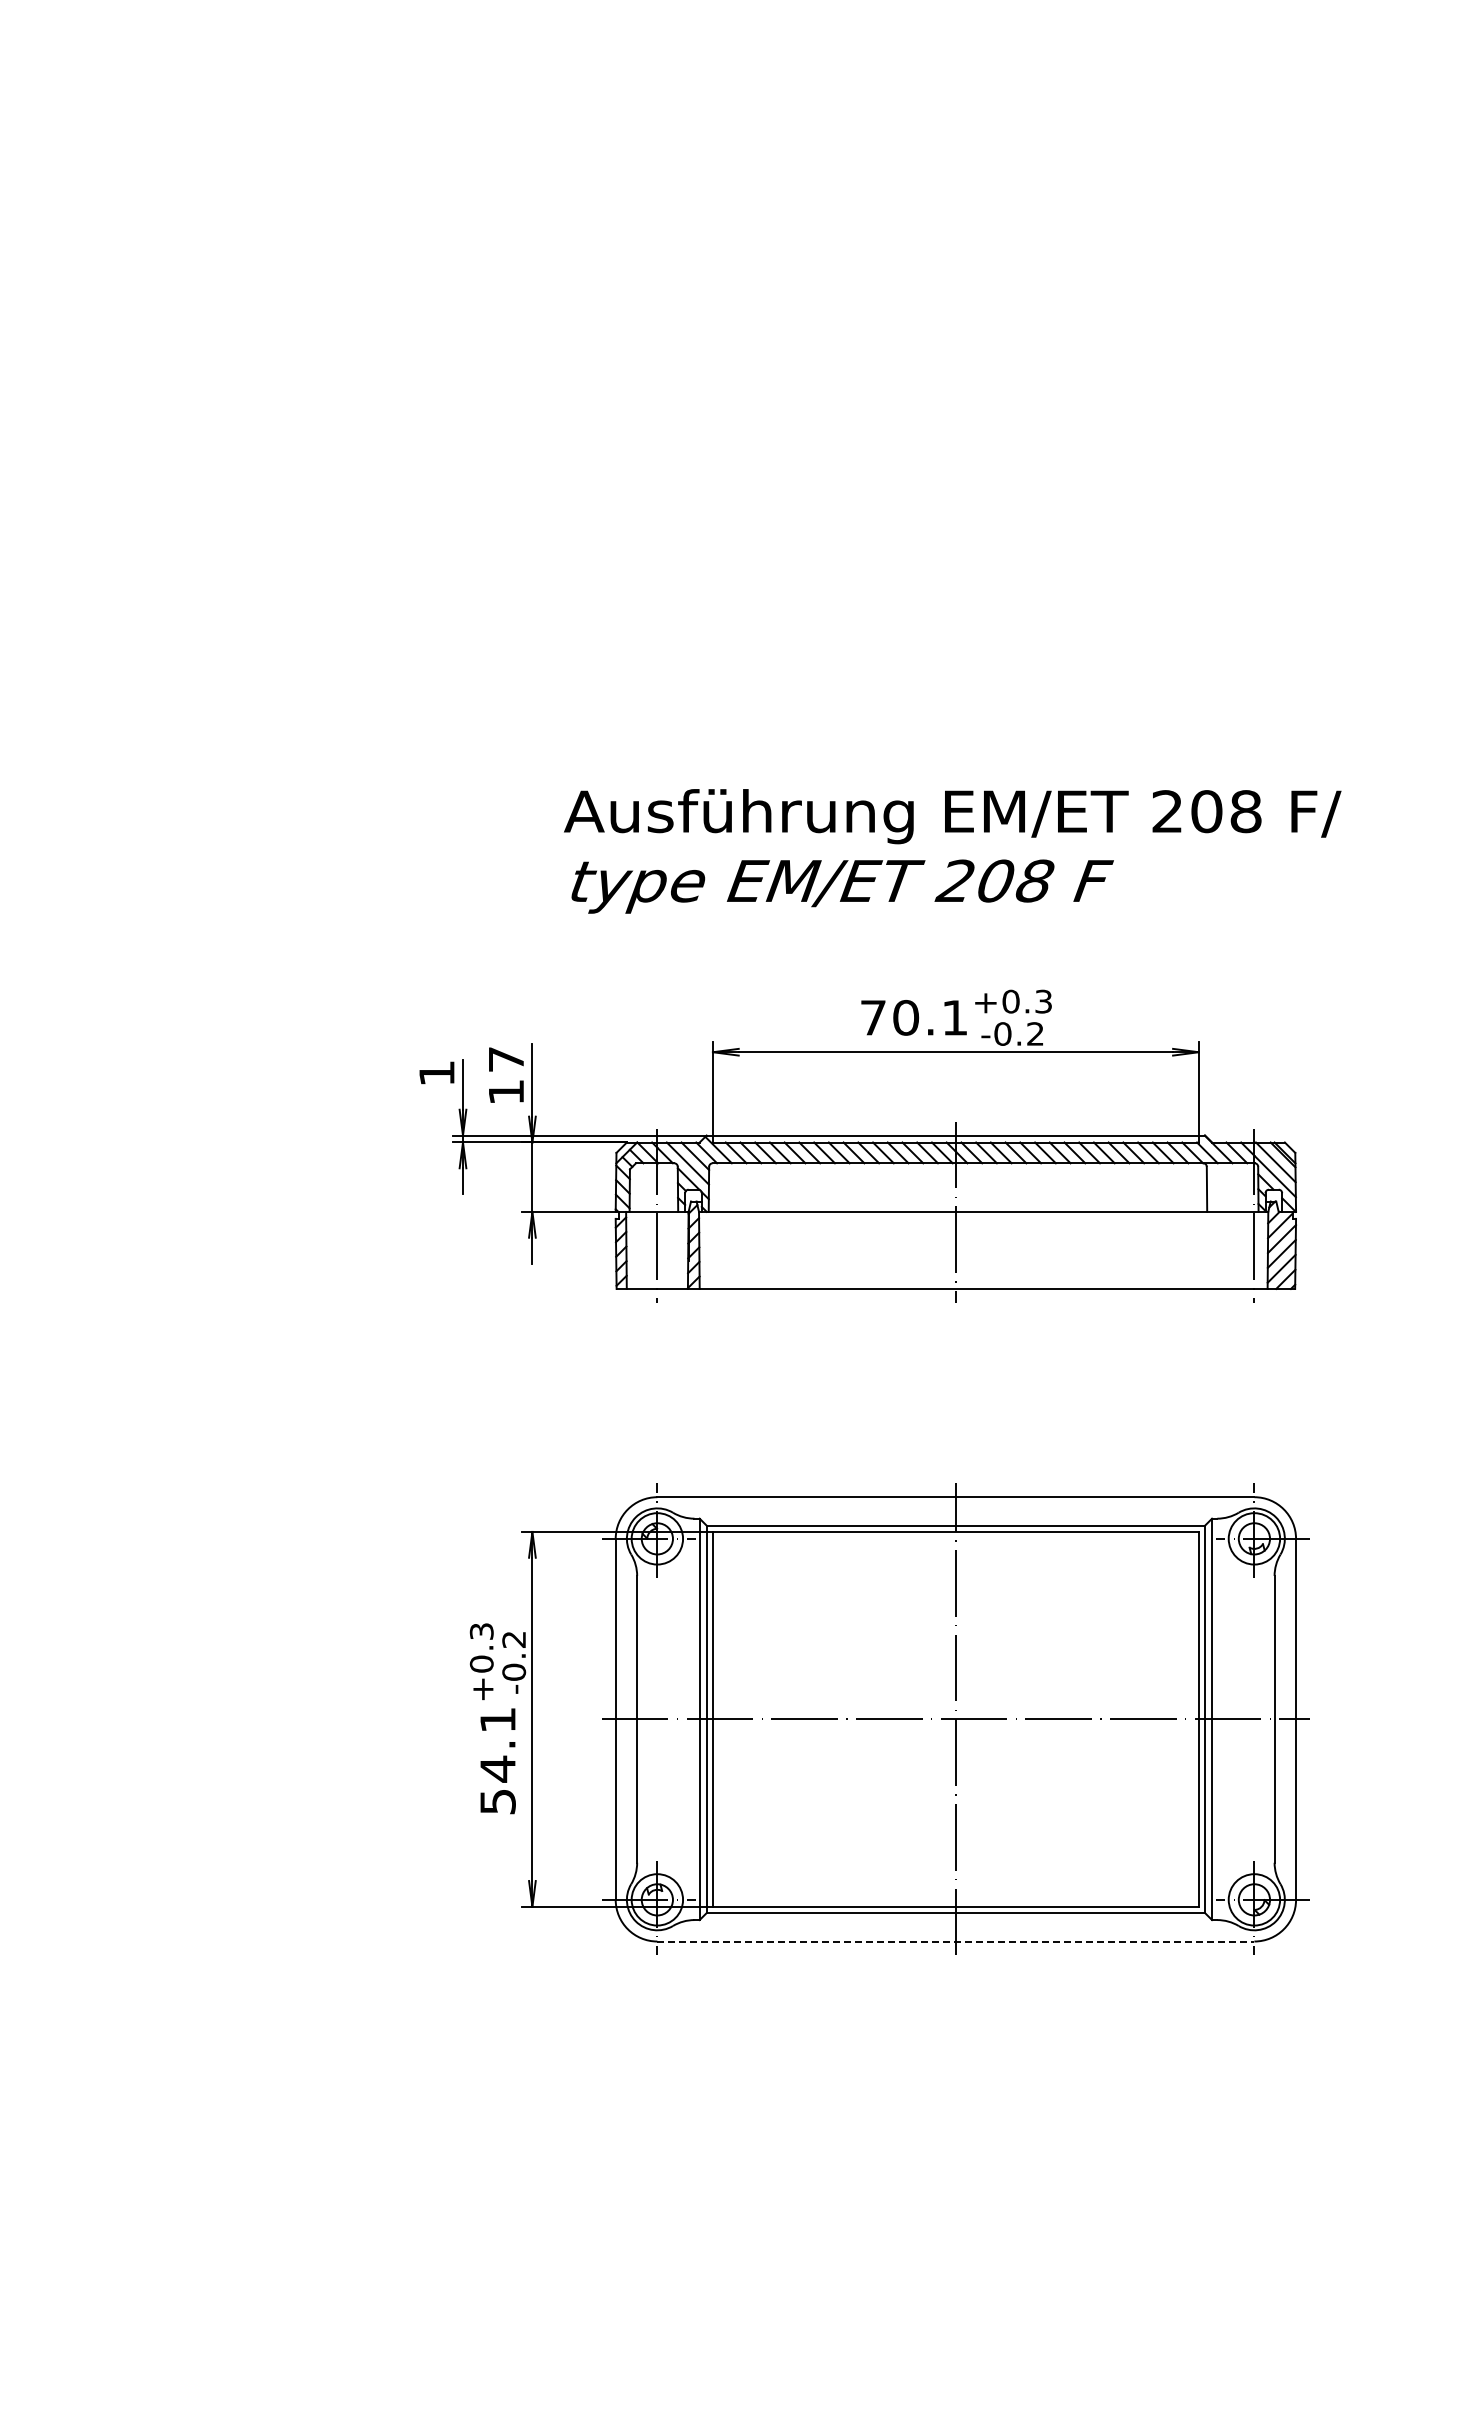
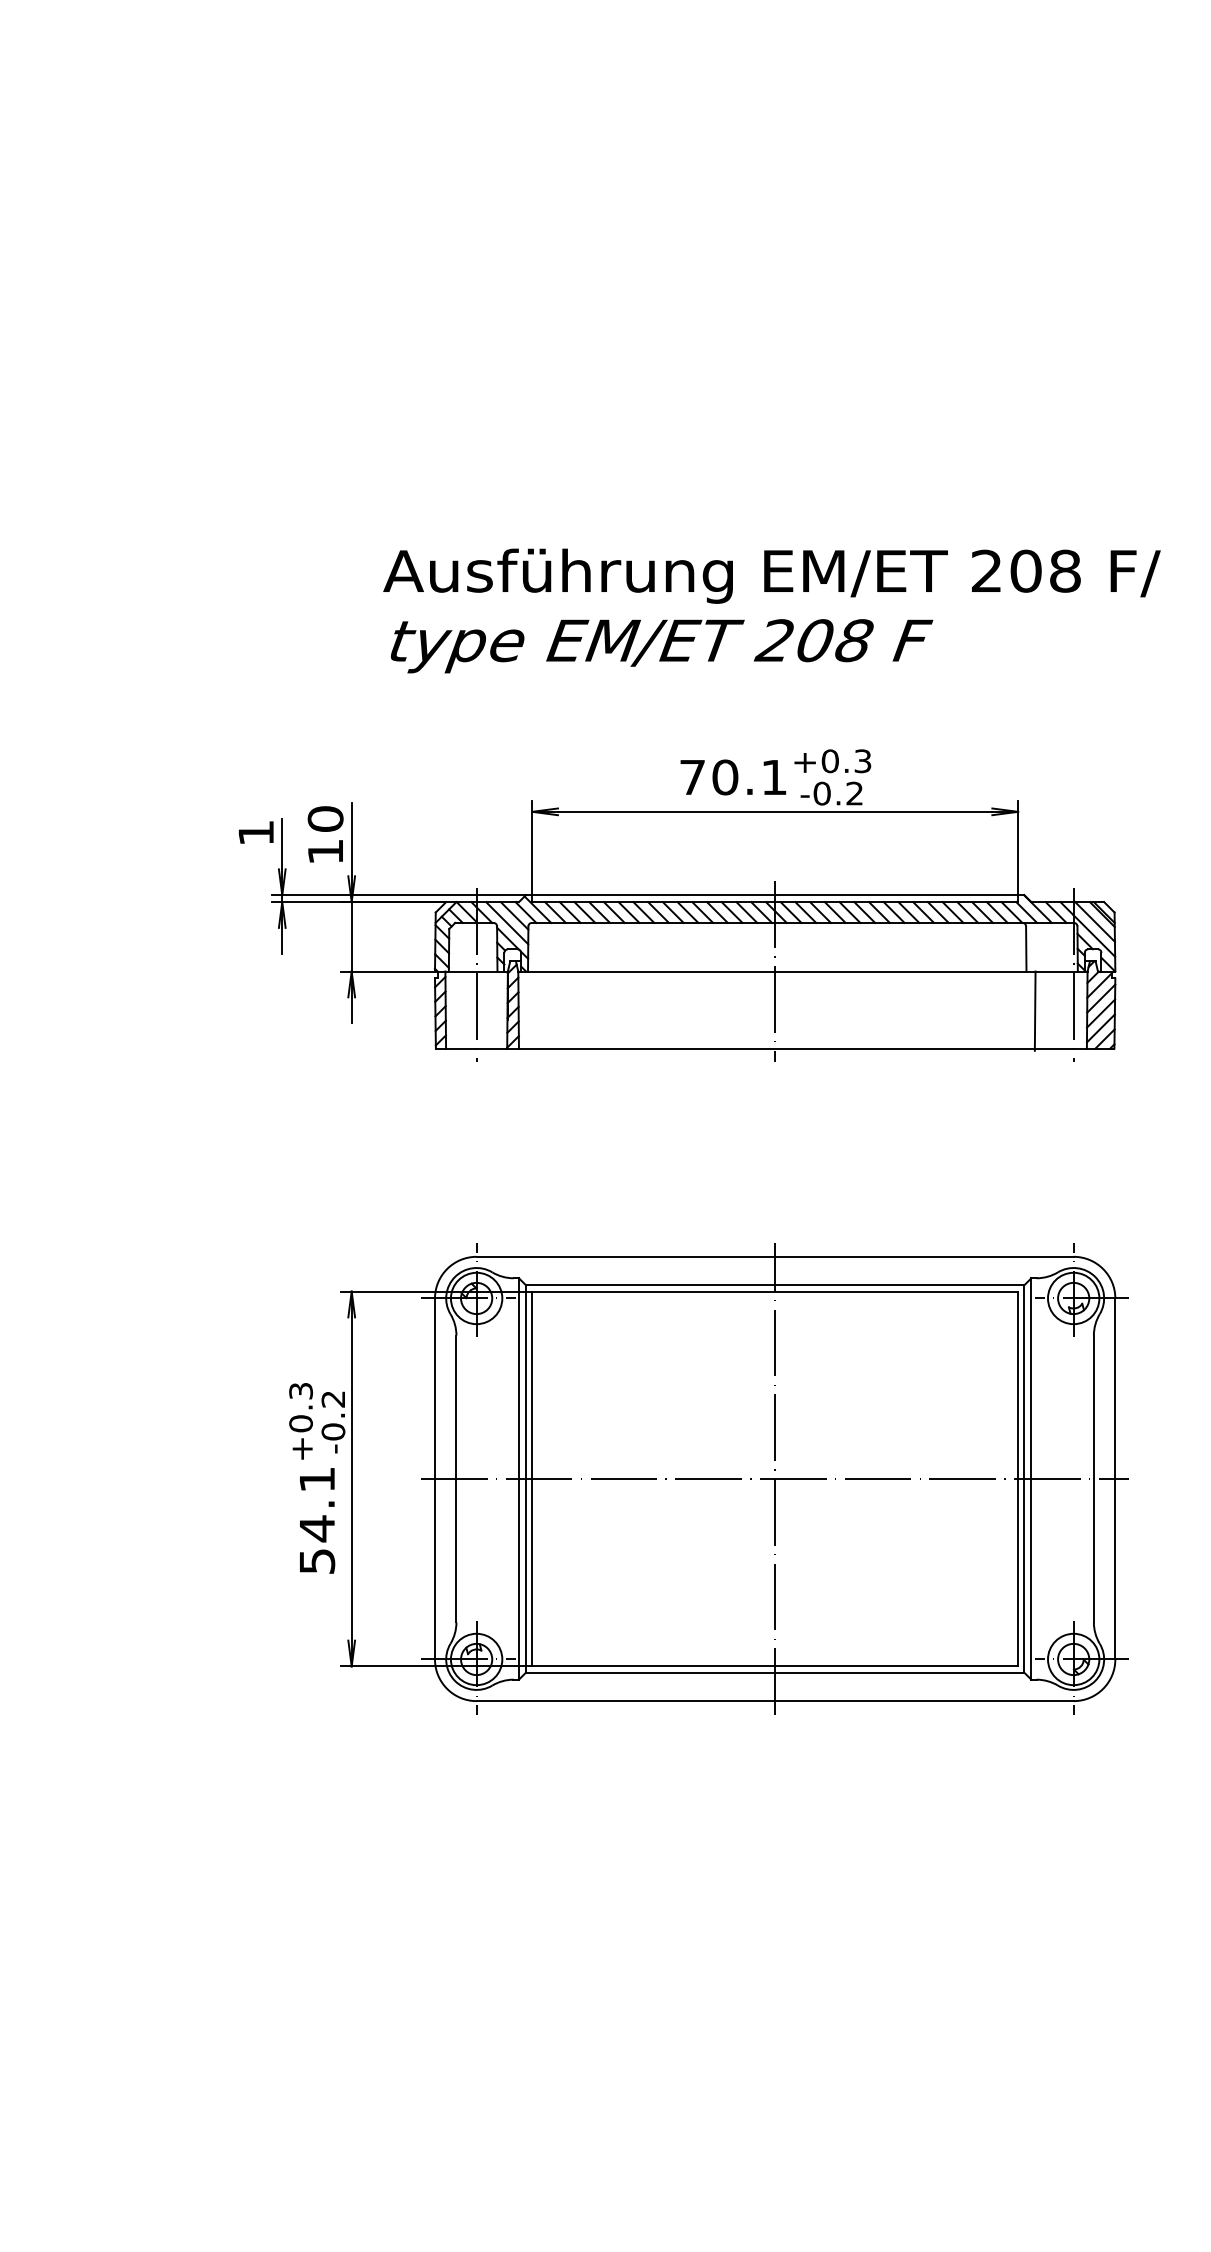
text: (506, 1059) -> (325, 819), 17 -> 10
line: (1215, 1251) -> (1034, 1011), added
line: (955, 1941) -> (774, 1701), dashed -> solid

